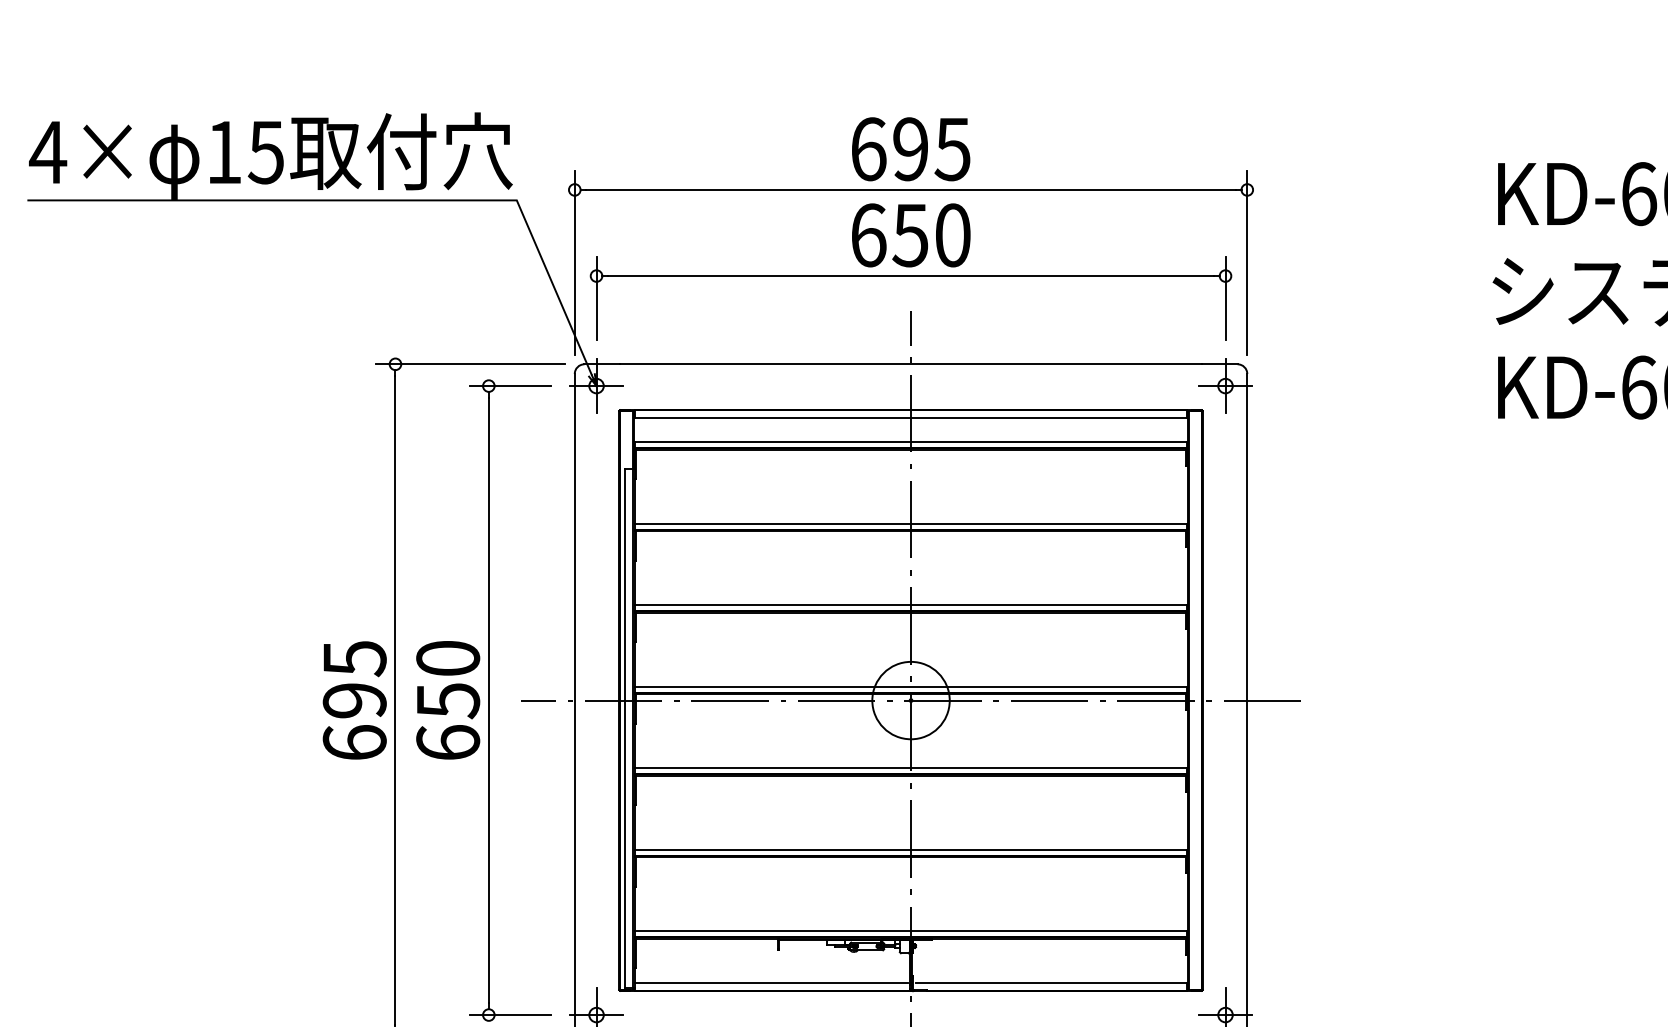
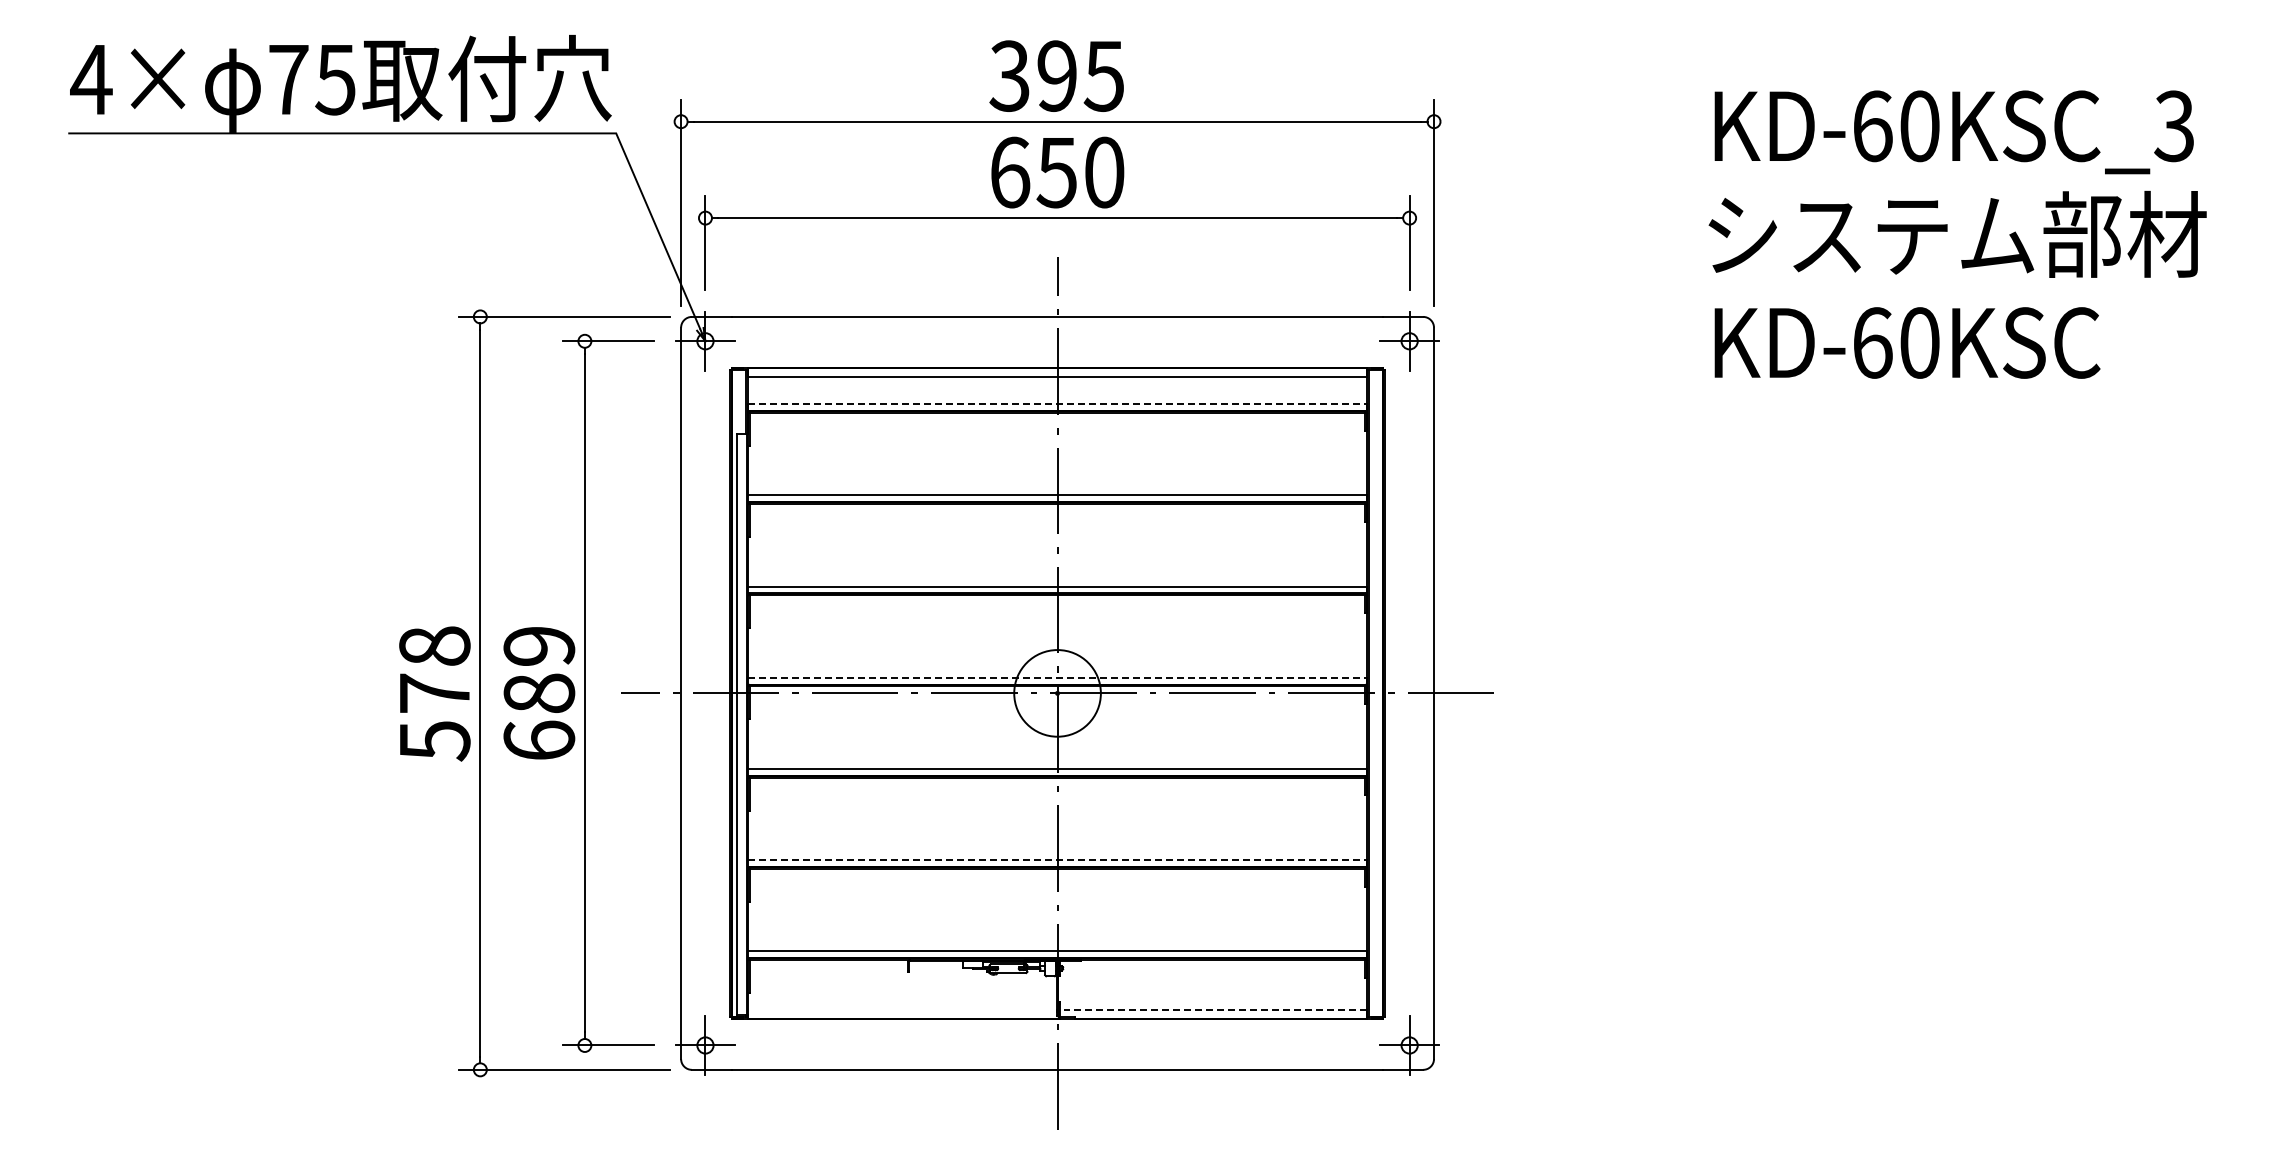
text: (868, 148) -> (1009, 75), 695 -> 395
text: (224, 152) -> (288, 79), 15 -> 75
line: (911, 442) -> (1058, 404), solid -> dashed
text: (448, 680) -> (539, 670), 650 -> 689
line: (911, 686) -> (1058, 677), solid -> dashed
text: (354, 700) -> (434, 693), 695 -> 578
line: (911, 849) -> (1058, 860), solid -> dashed
line: (771, 982) -> (901, 1009), removed
line: (1052, 982) -> (1215, 1009), solid -> dashed

